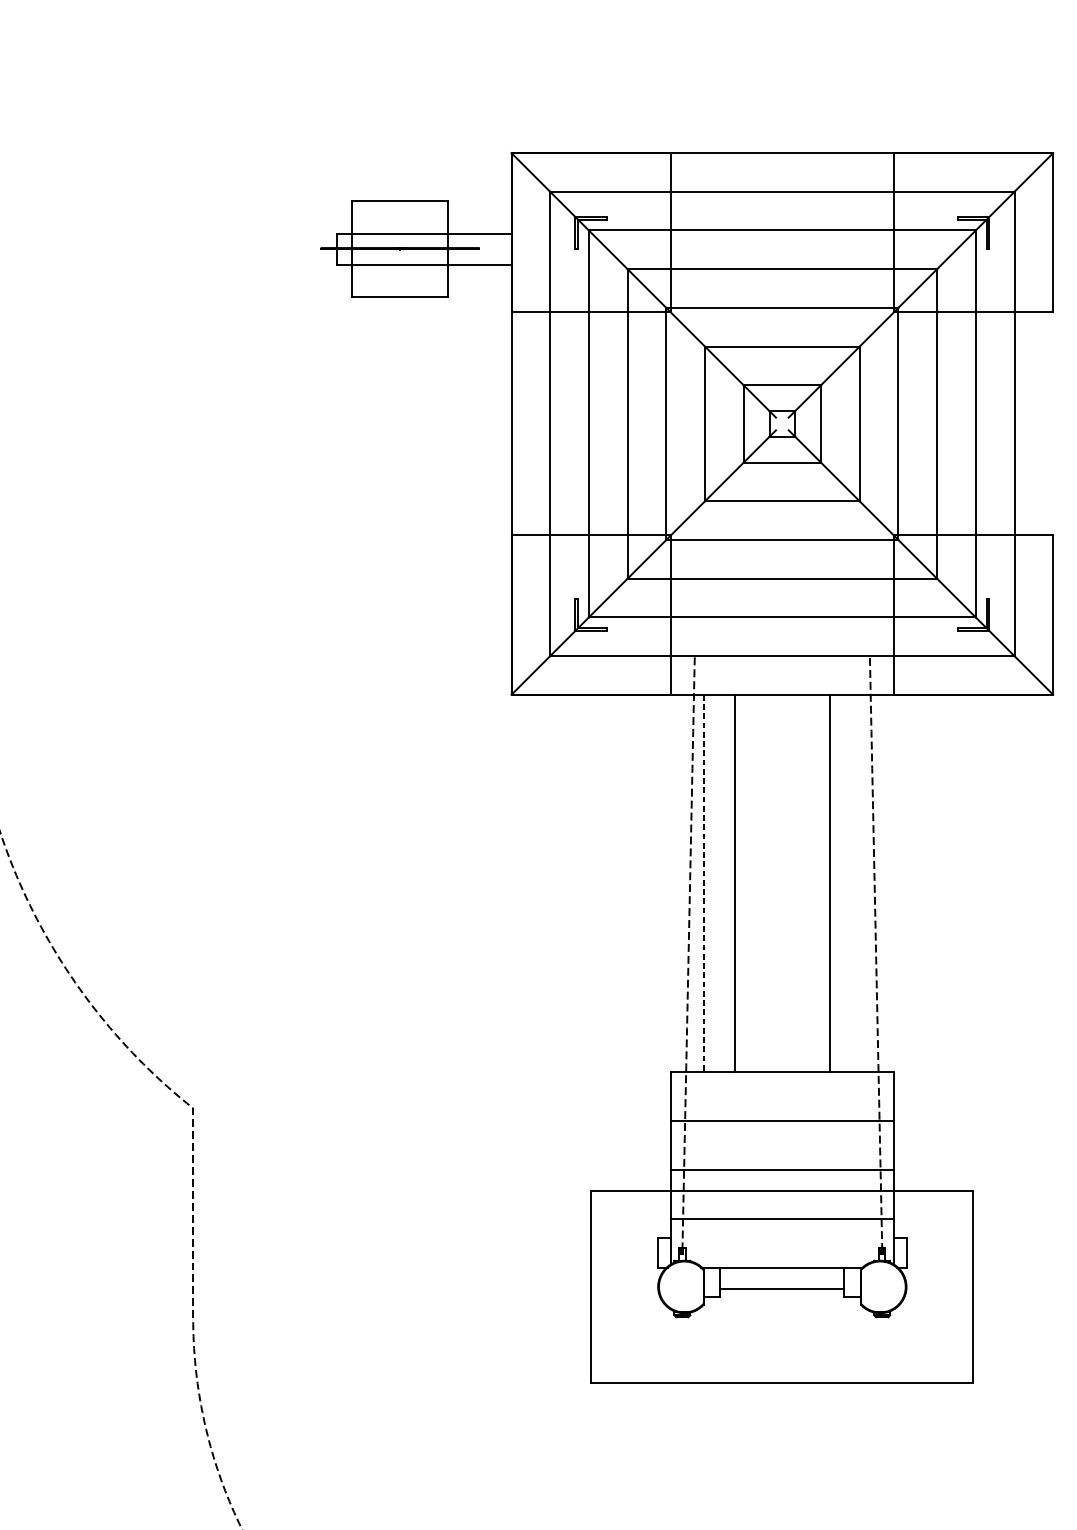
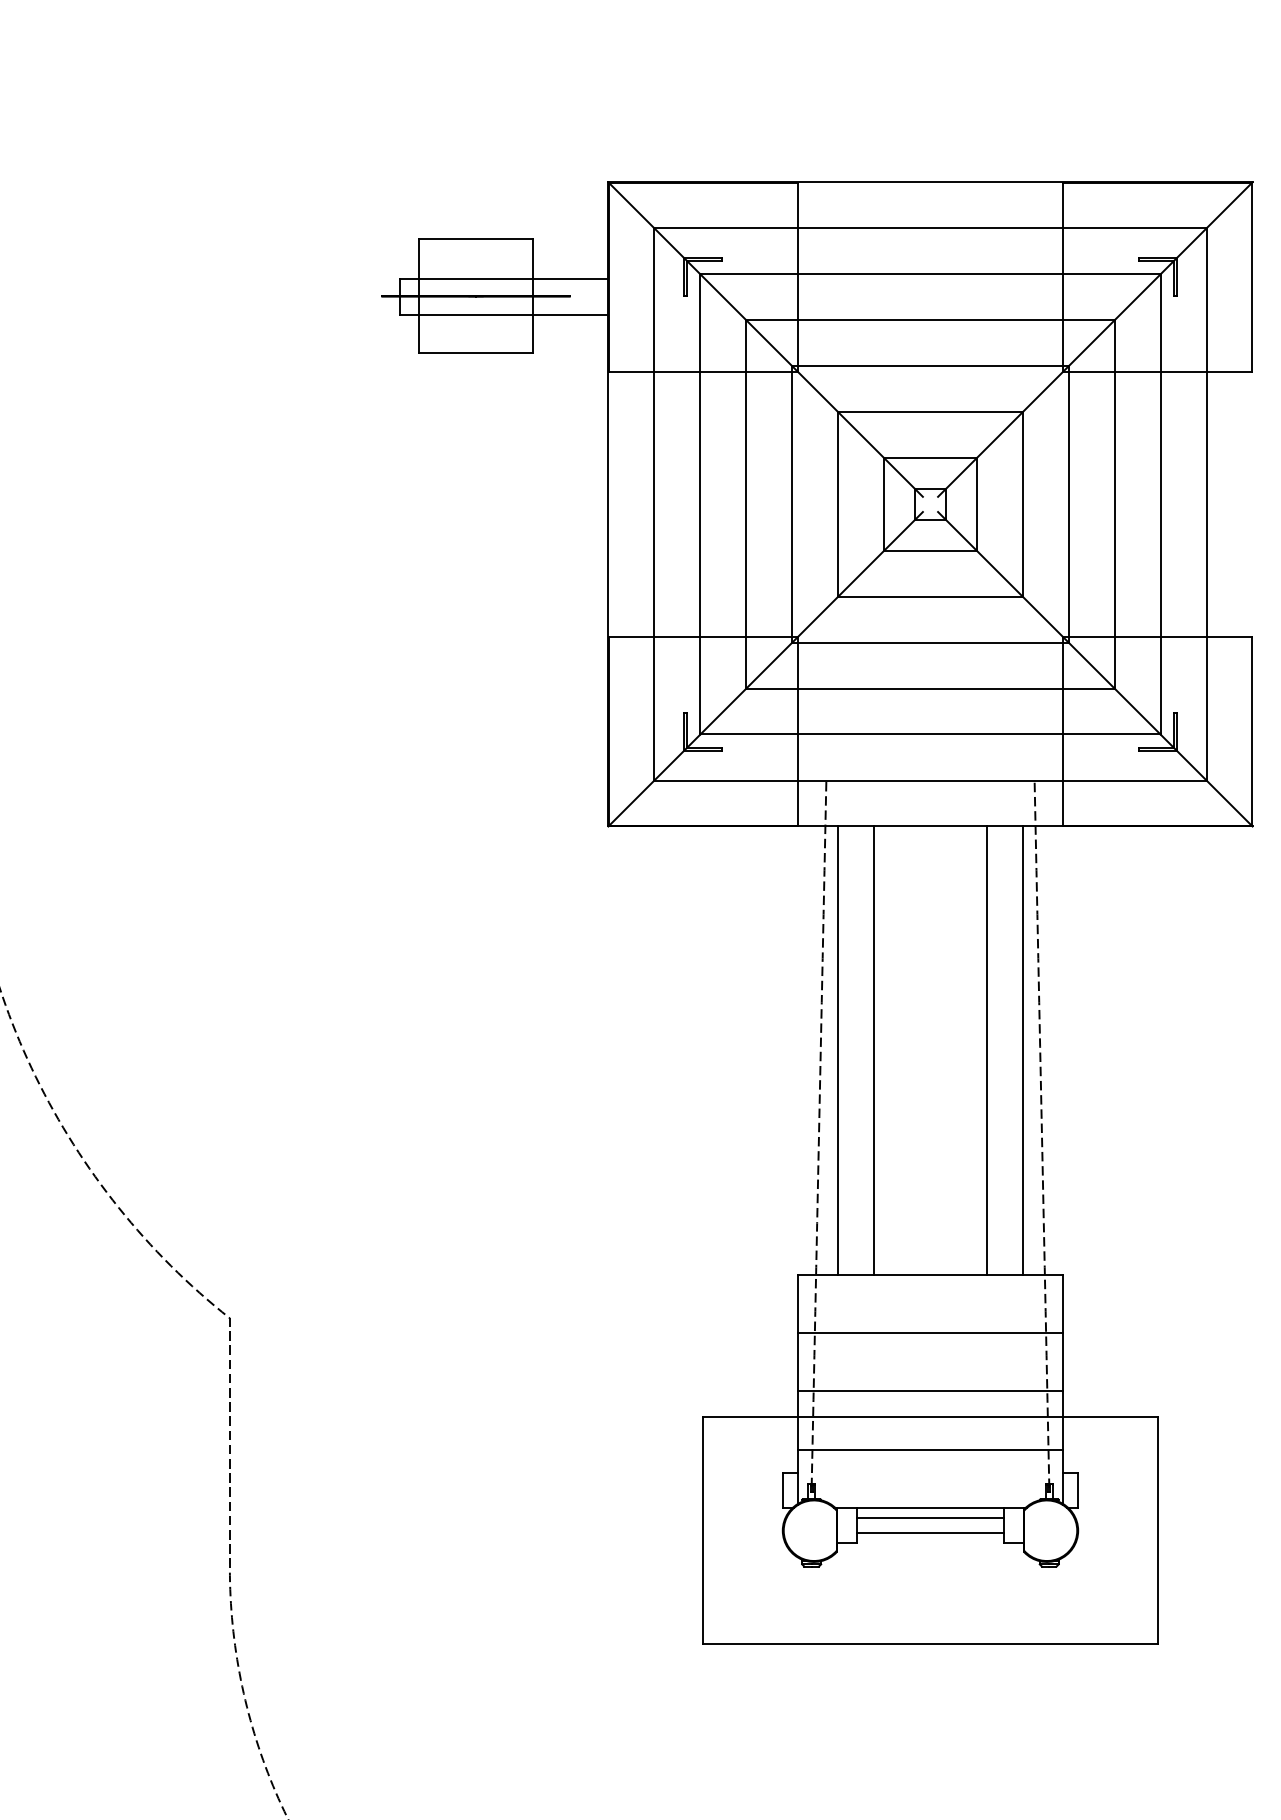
line: (704, 883) -> (837, 1051), dashed -> solid
line: (860, 883) -> (1023, 1050), added
line: (782, 1275) -> (930, 1517), added

